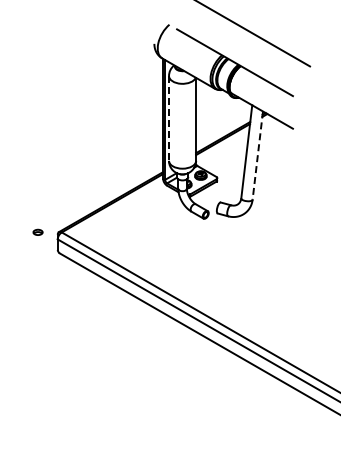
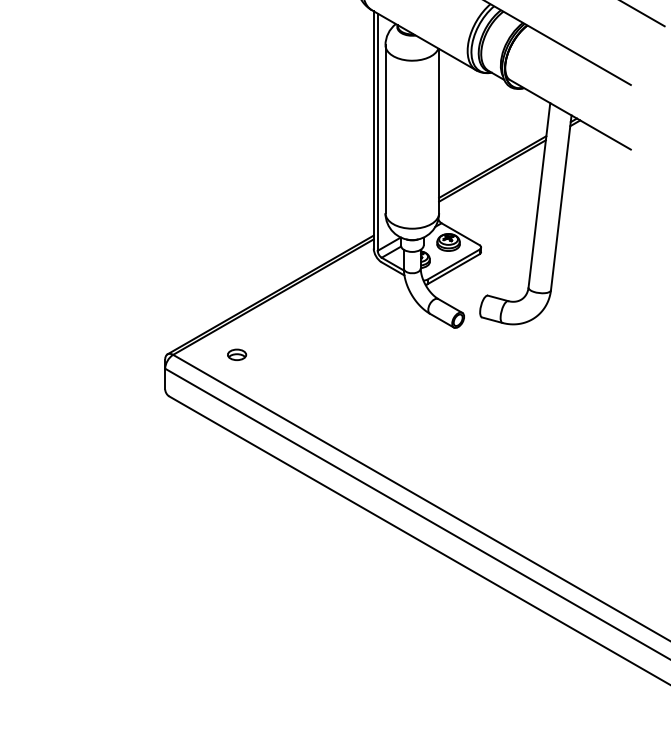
line: (169, 118) -> (386, 129), dashed -> solid
line: (257, 156) -> (560, 204), dashed -> solid
part: (37, 231) -> (235, 353), moved

